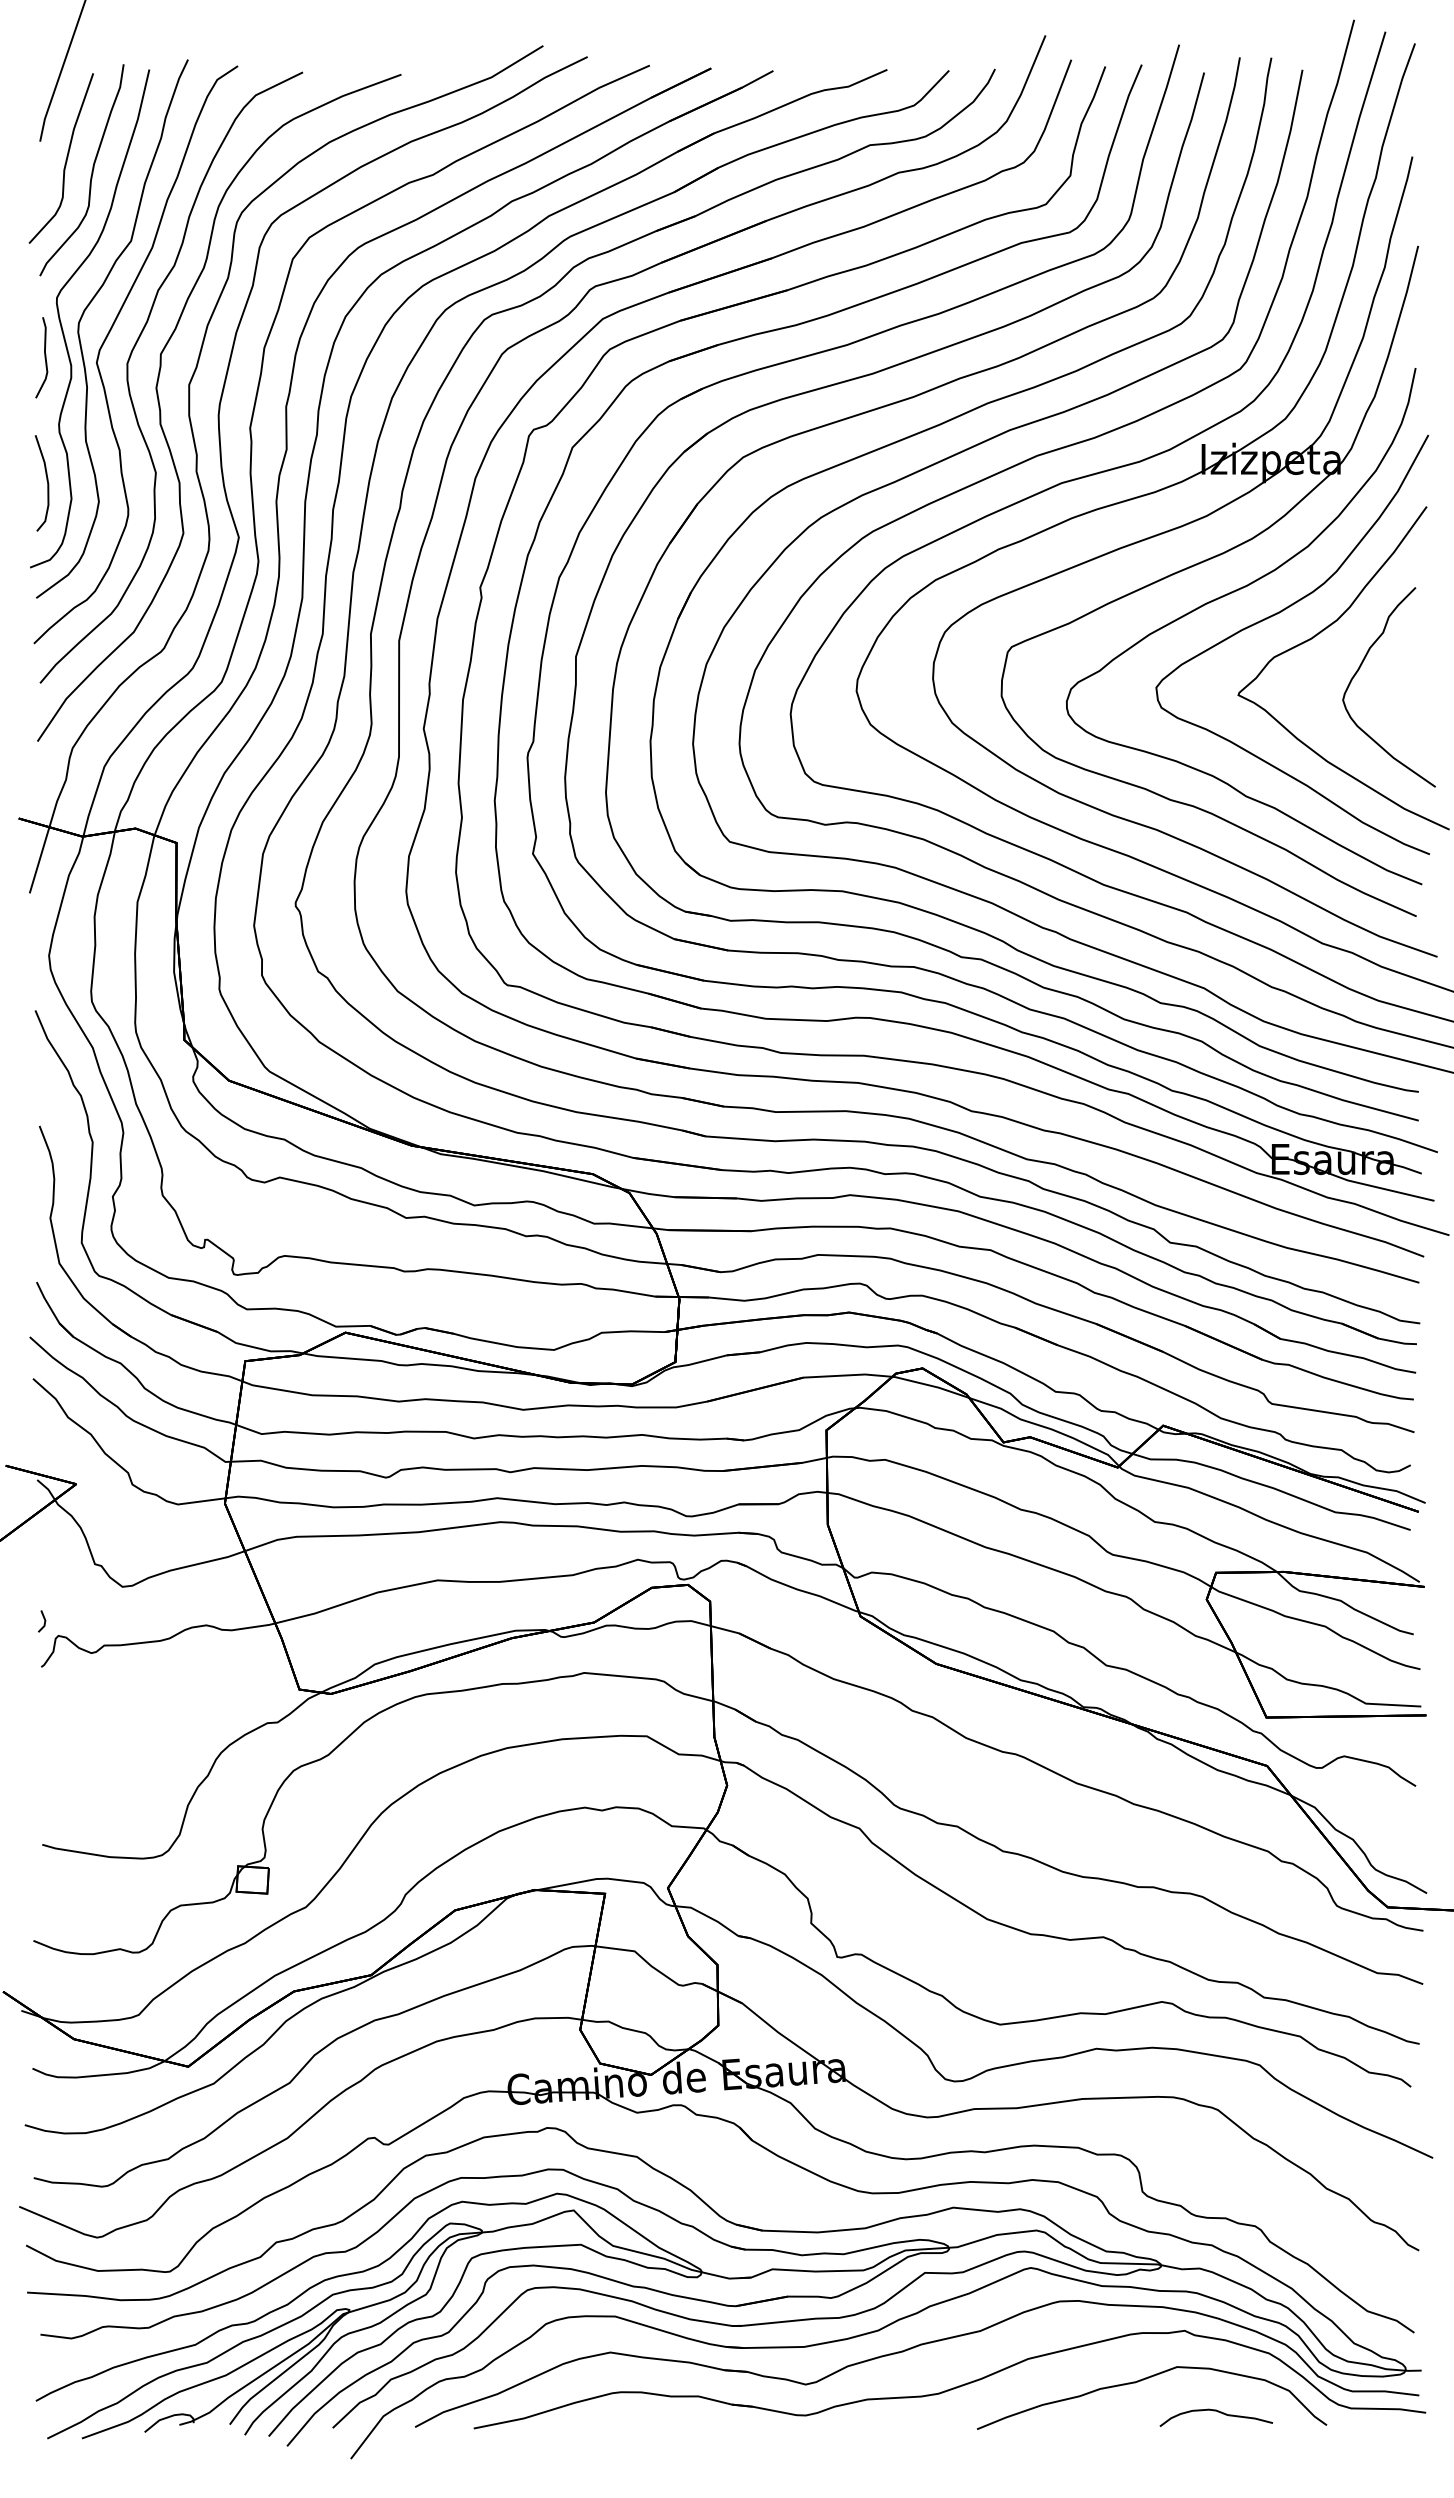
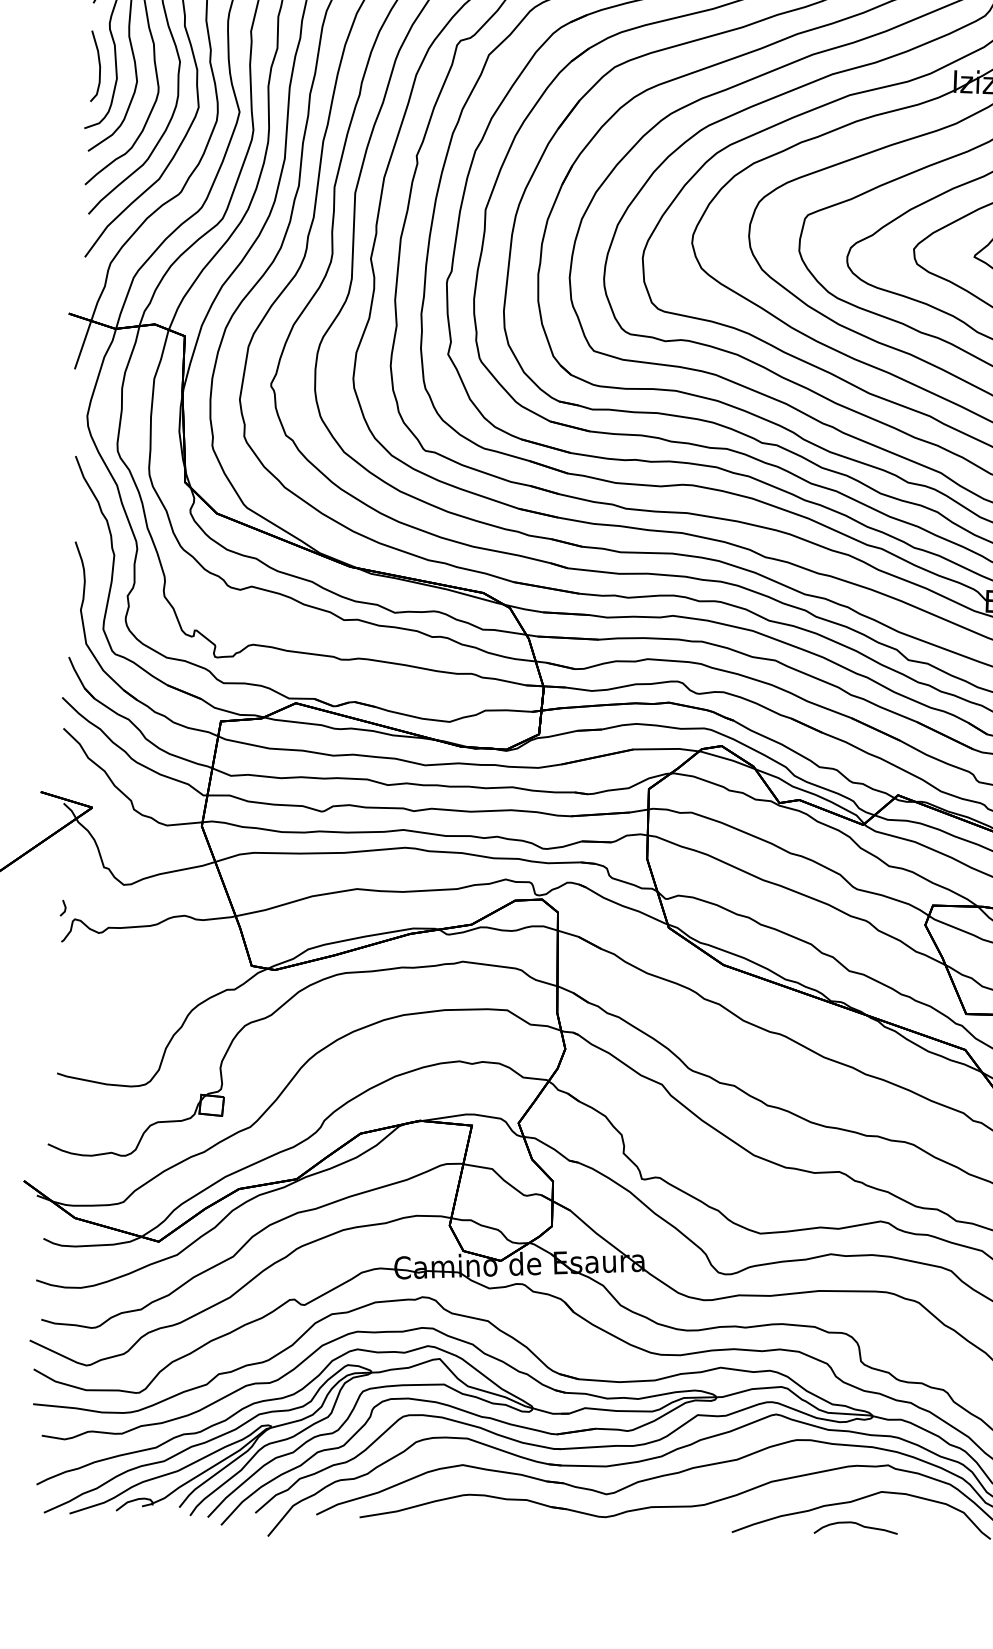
curve: (1217, 2412) -> (856, 1524), moved

